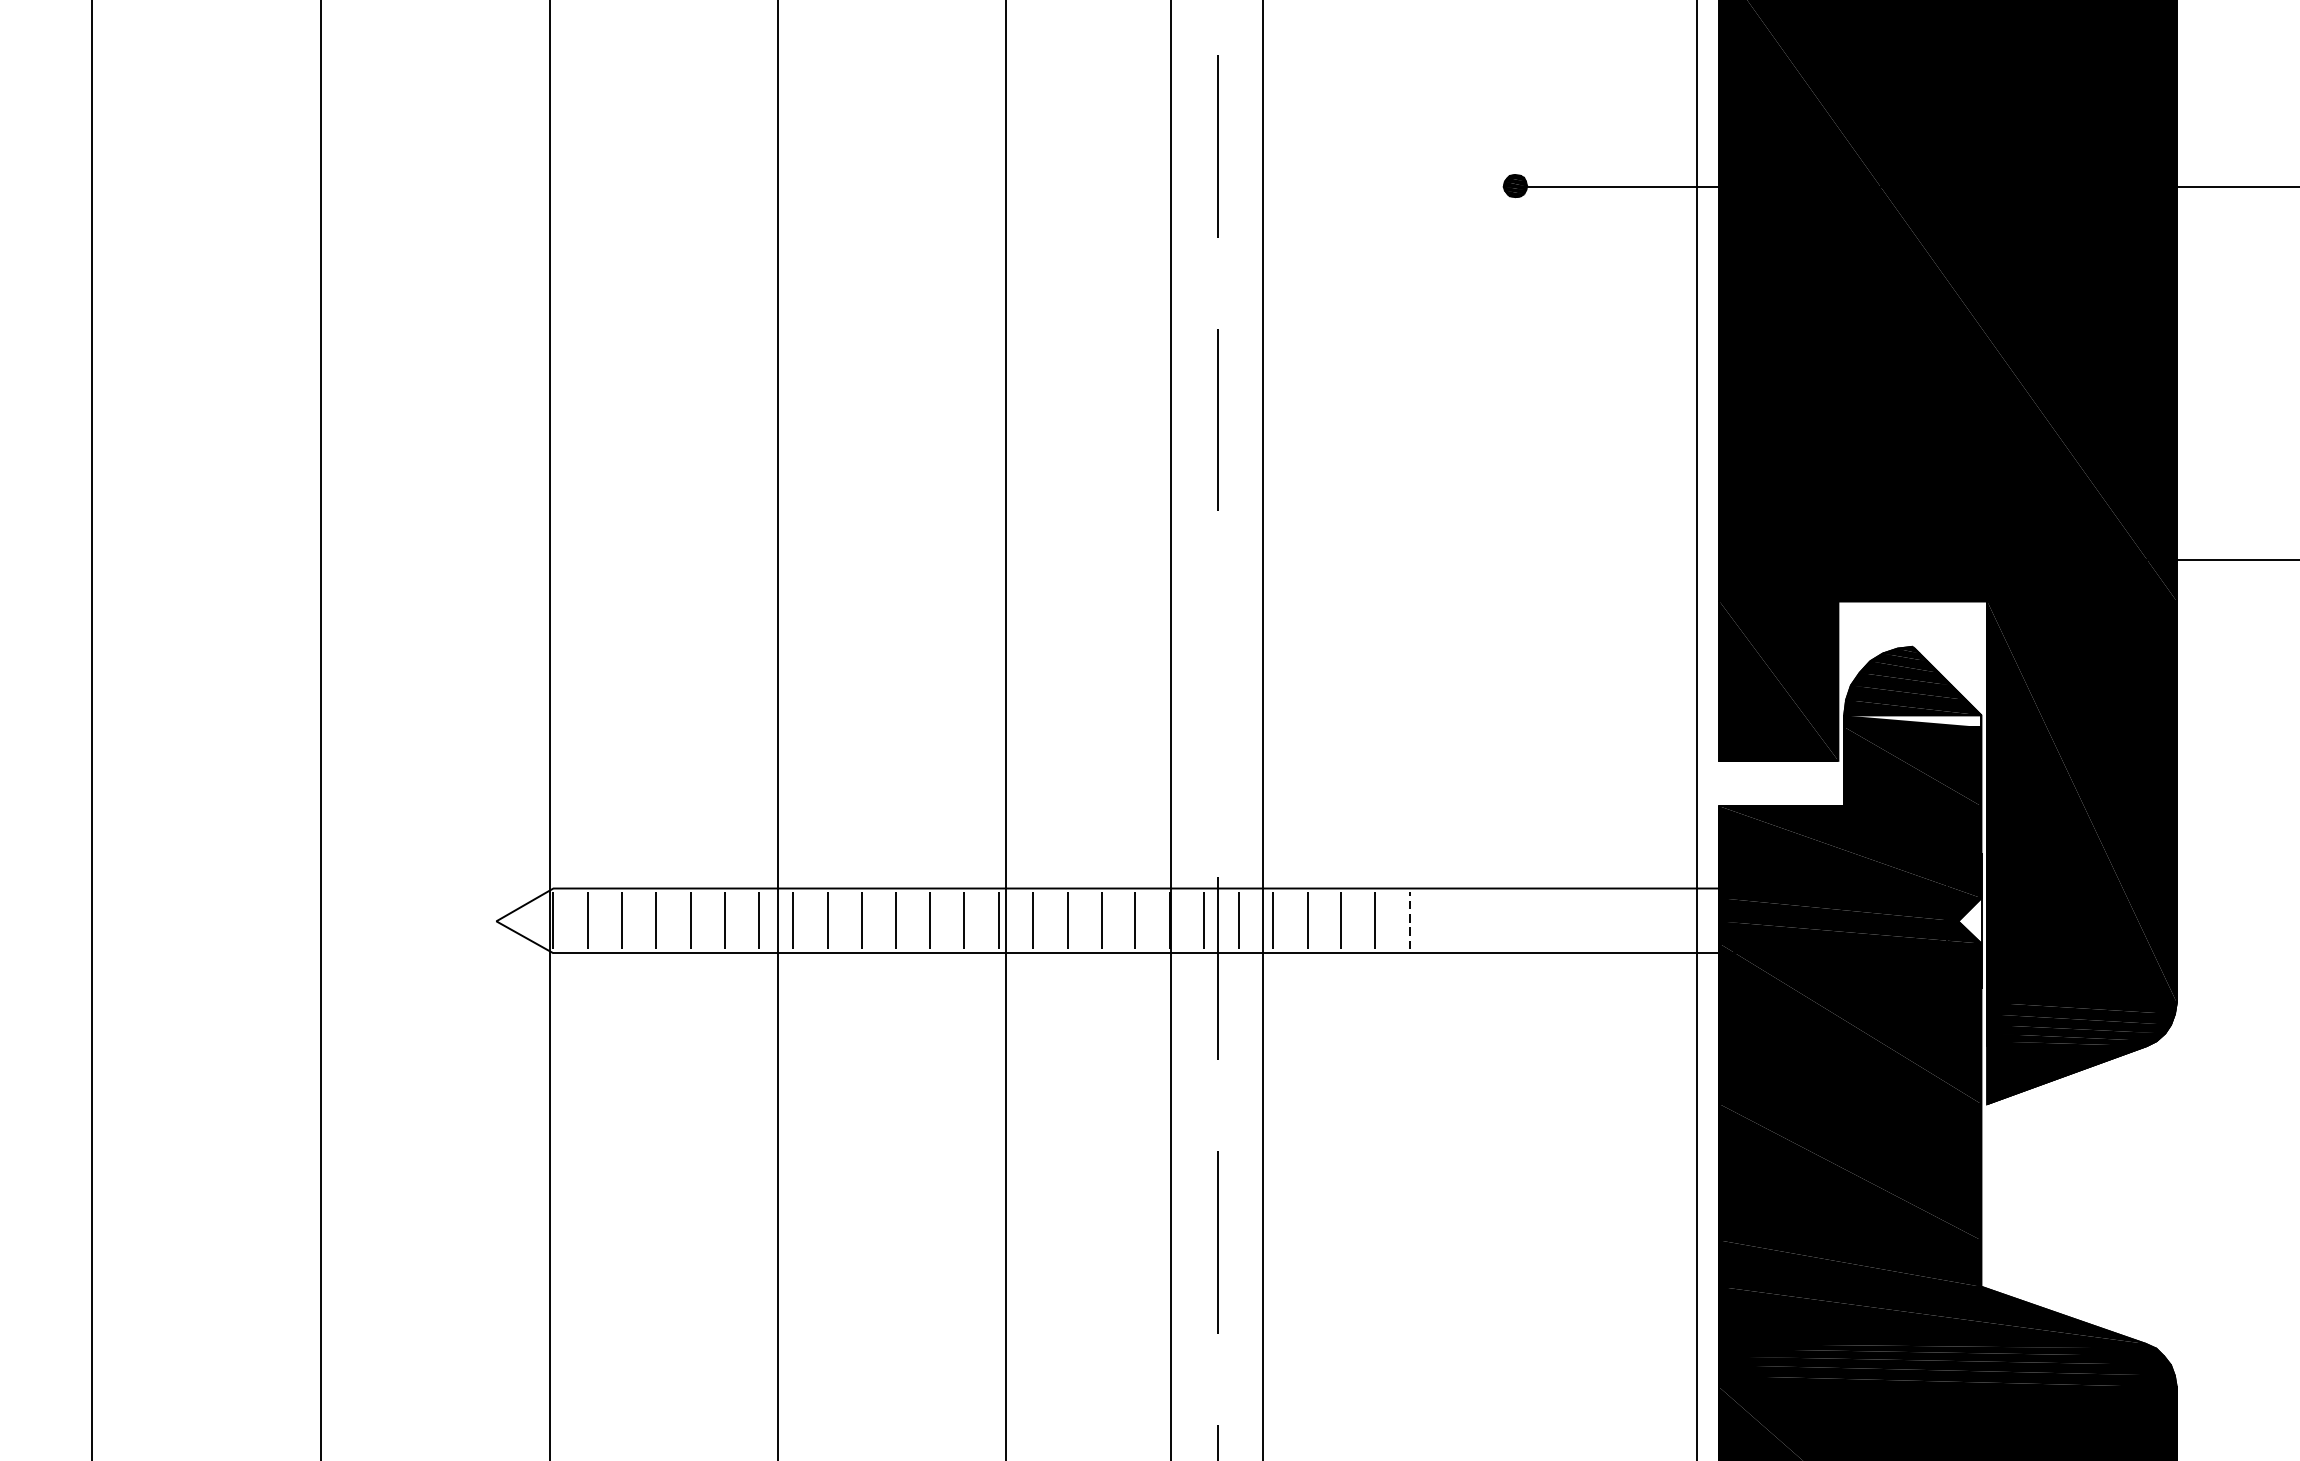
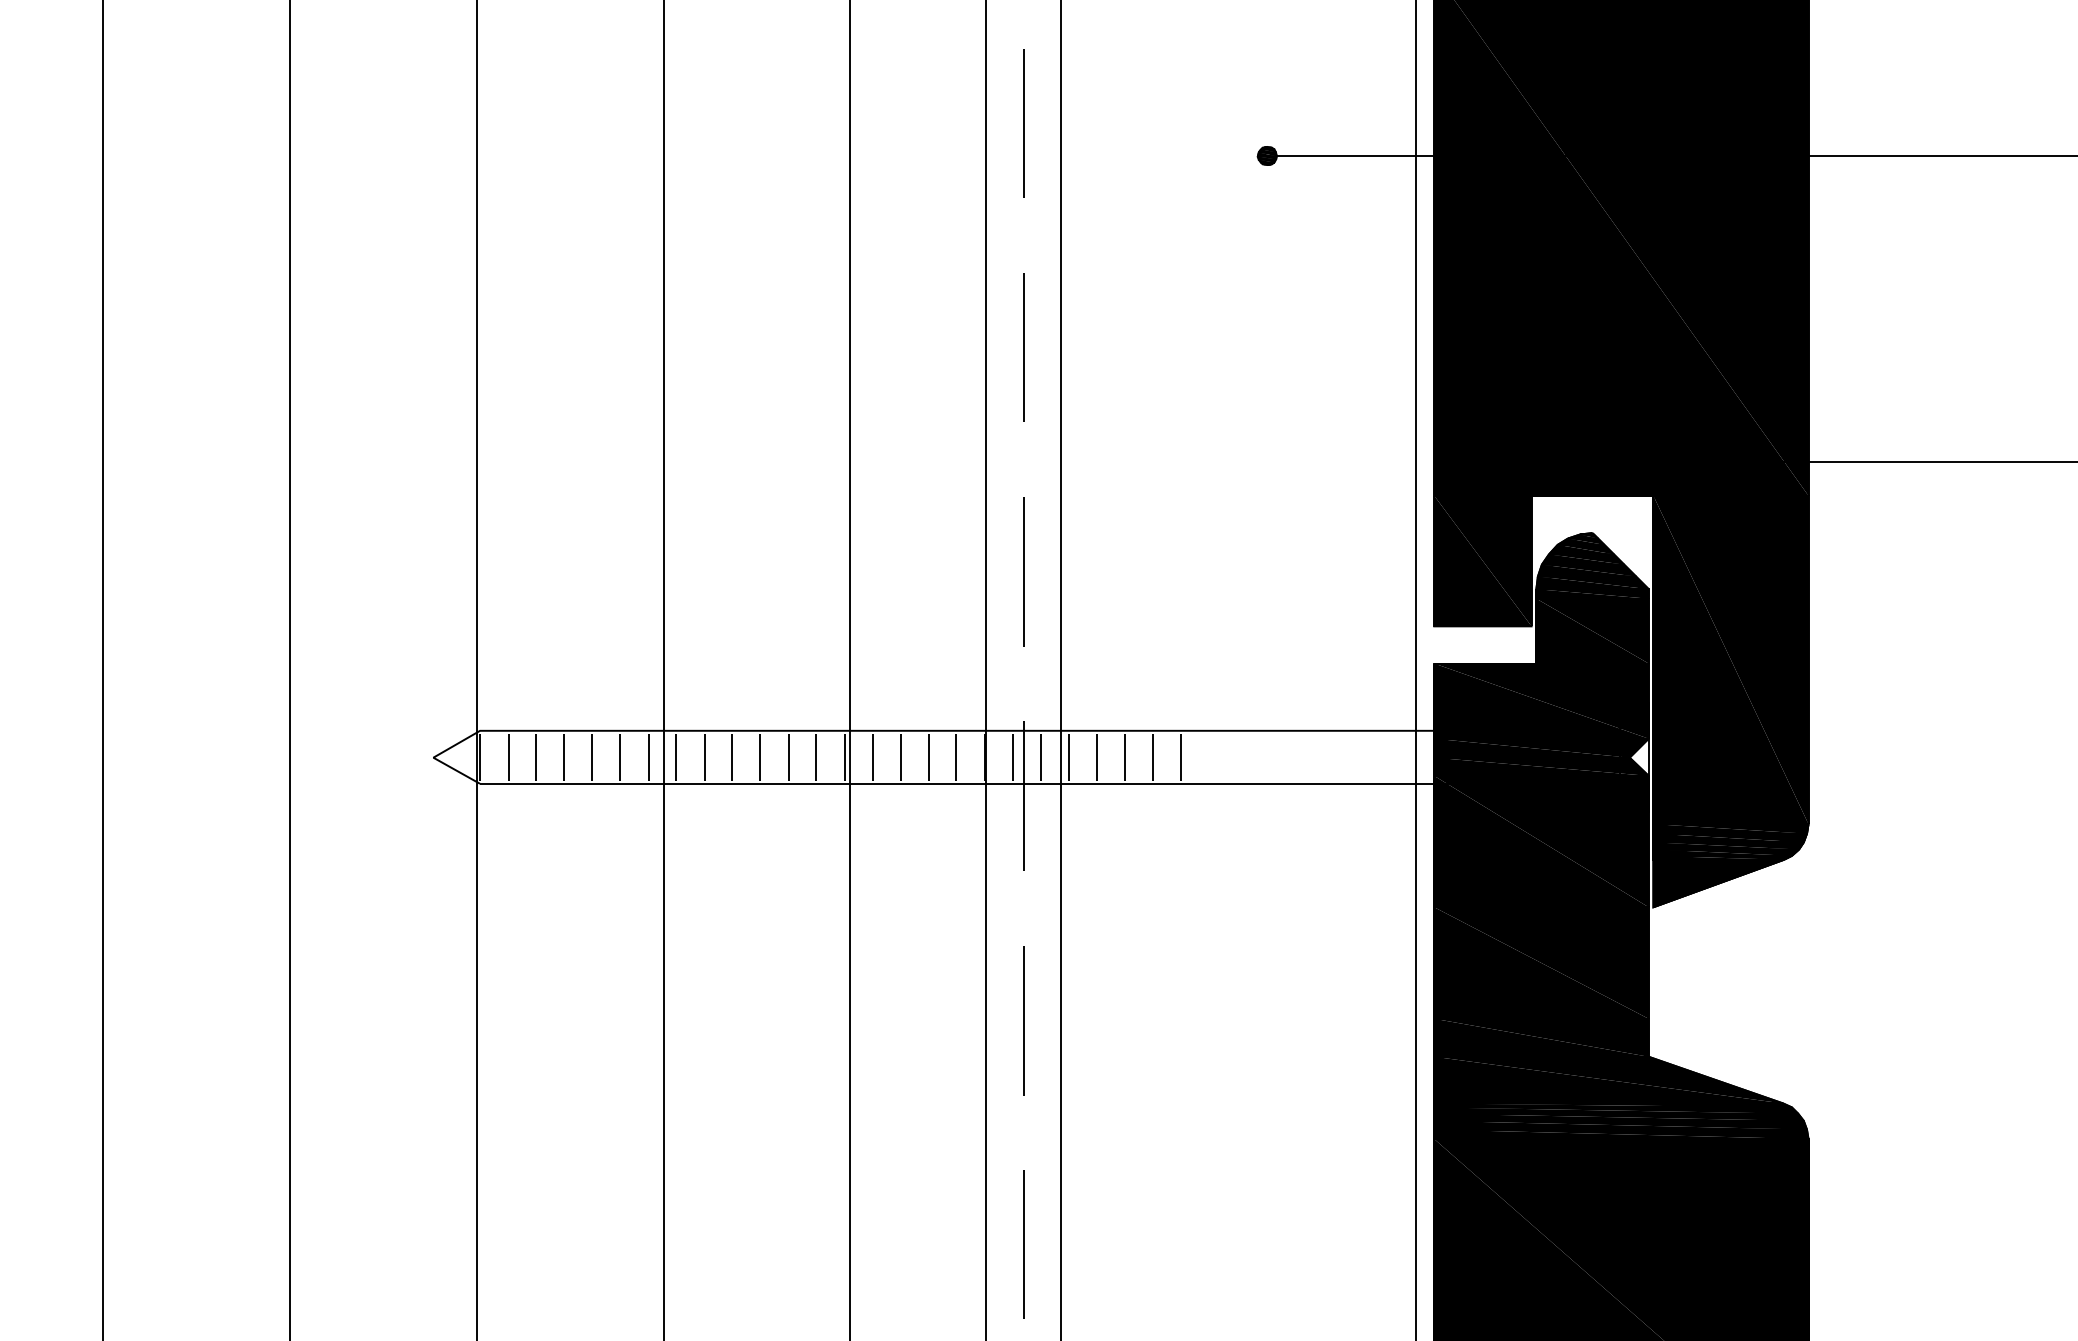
line: (1217, 693) -> (1023, 571), added
fill: (1912, 720) -> (1592, 593), added
line: (1410, 919) -> (1181, 756), dashed -> solid

